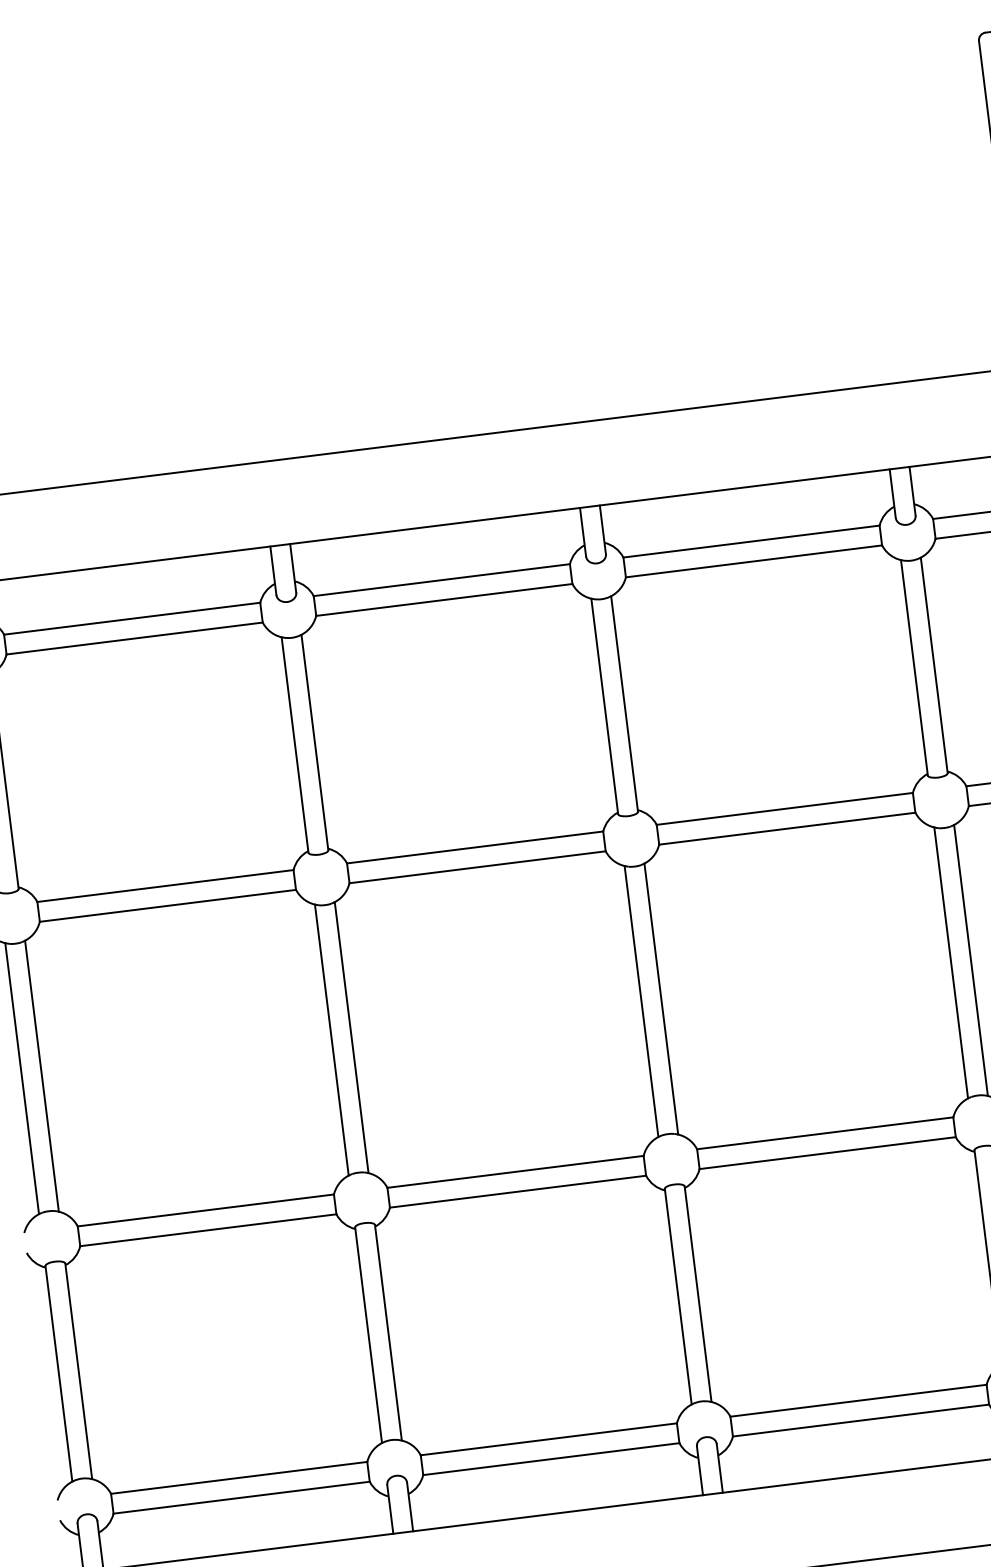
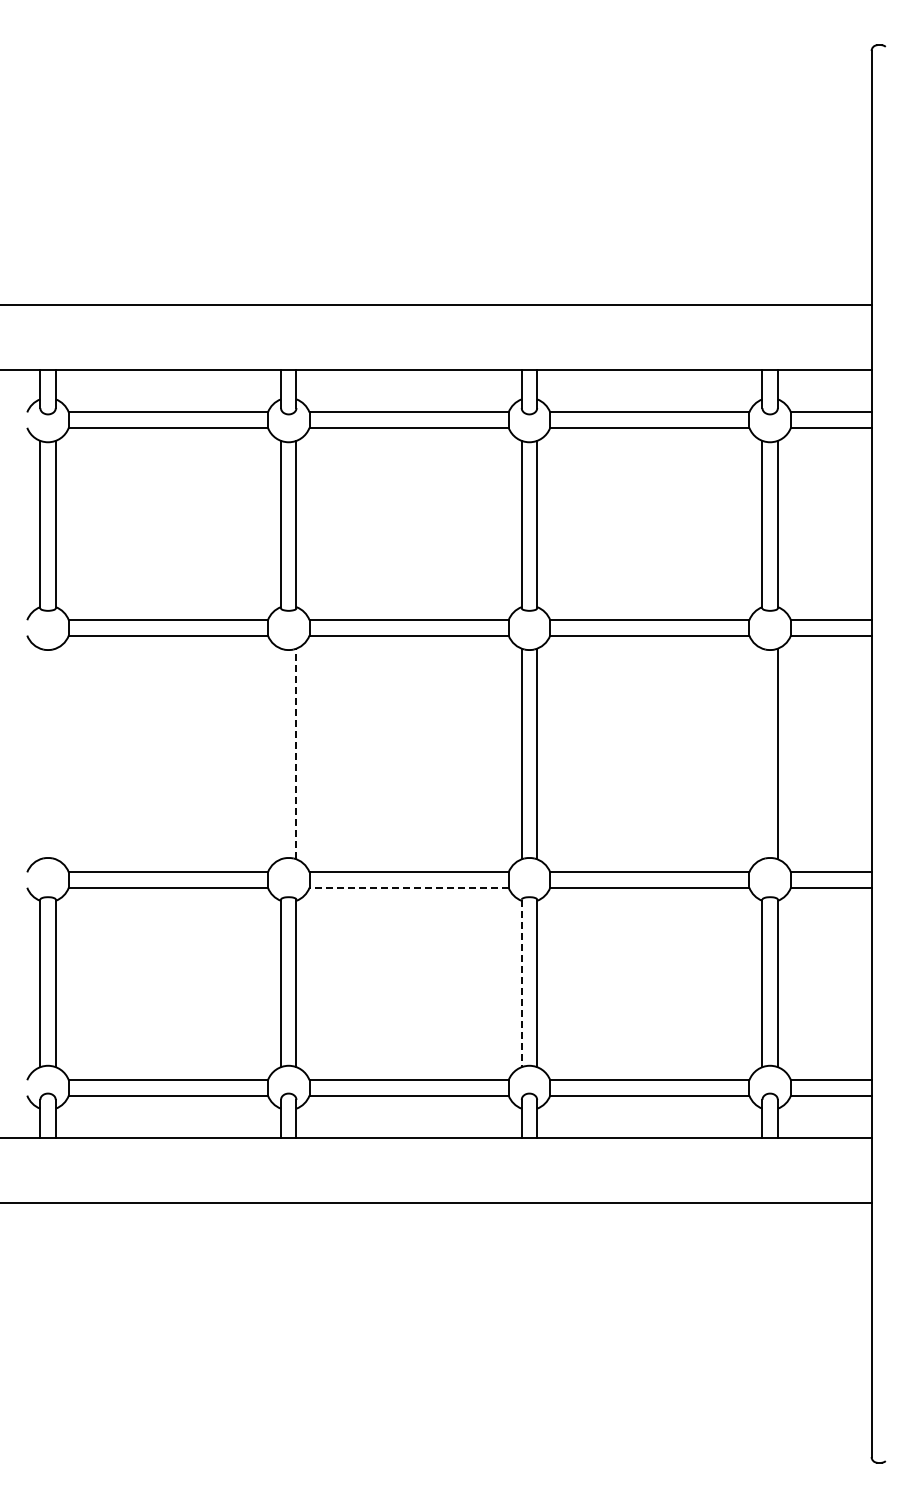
line: (951, 962) -> (762, 753), removed
line: (351, 1036) -> (296, 753), solid -> dashed
line: (332, 1039) -> (281, 753), removed
line: (41, 1075) -> (55, 753), removed
line: (22, 1078) -> (40, 753), removed
line: (518, 1191) -> (409, 887), solid -> dashed
line: (677, 1296) -> (521, 983), solid -> dashed

